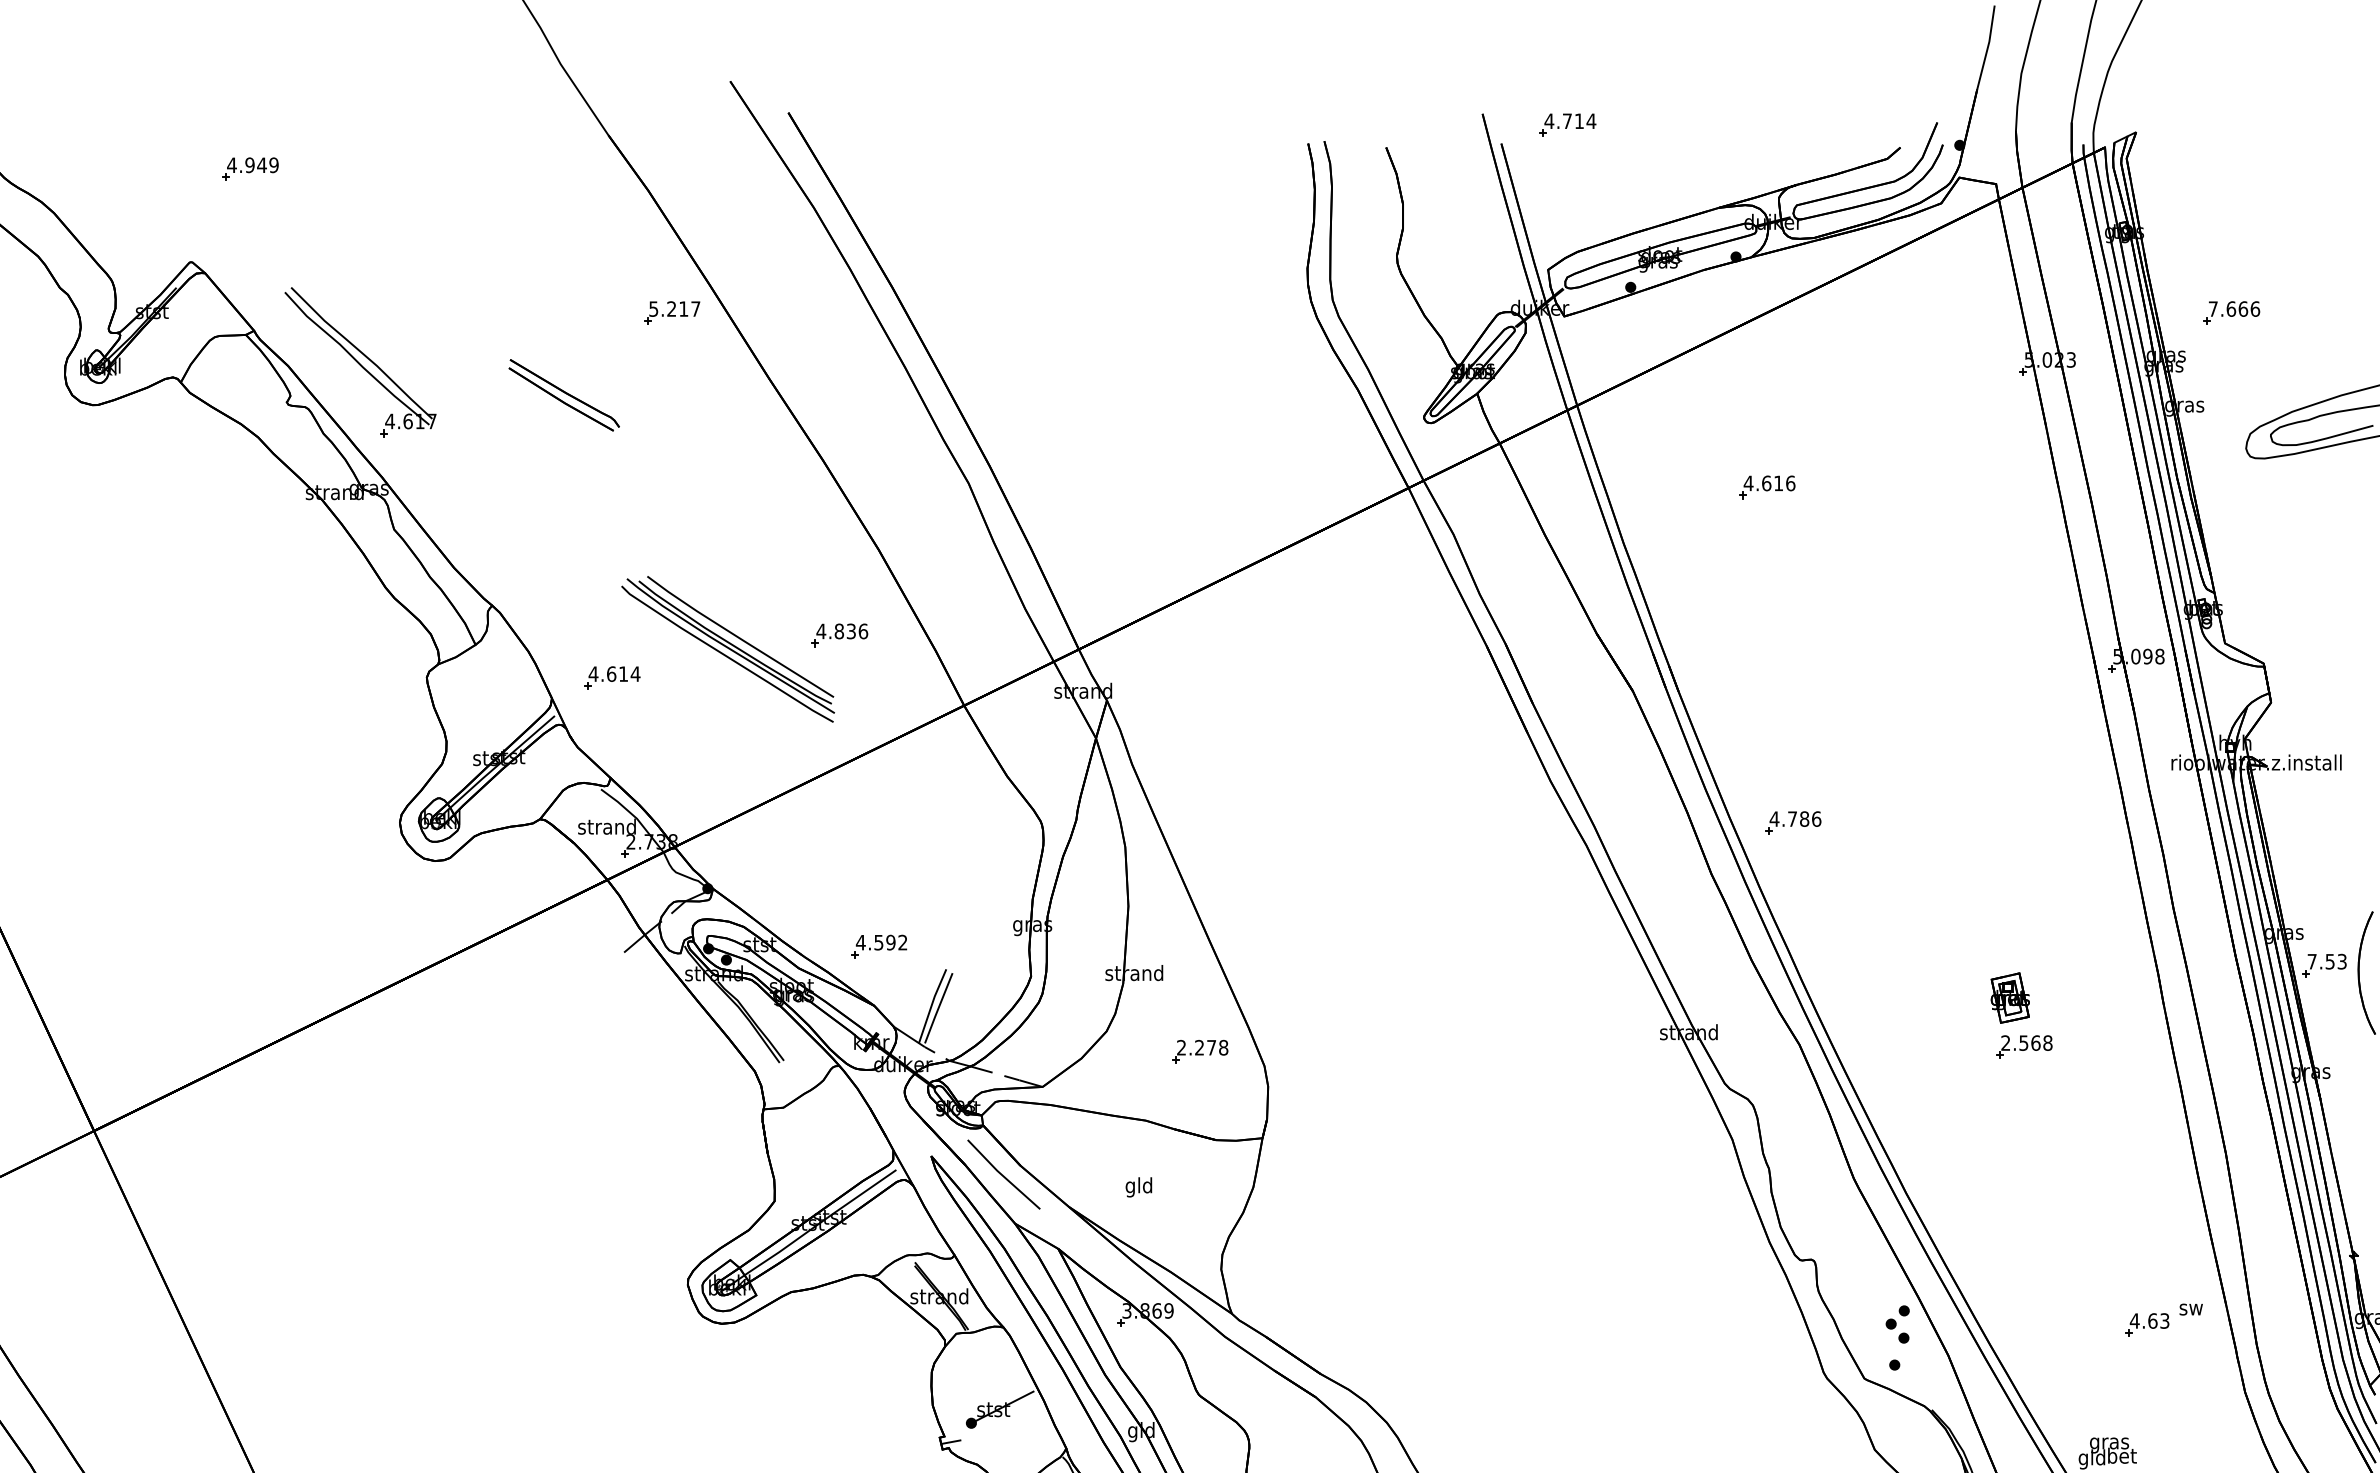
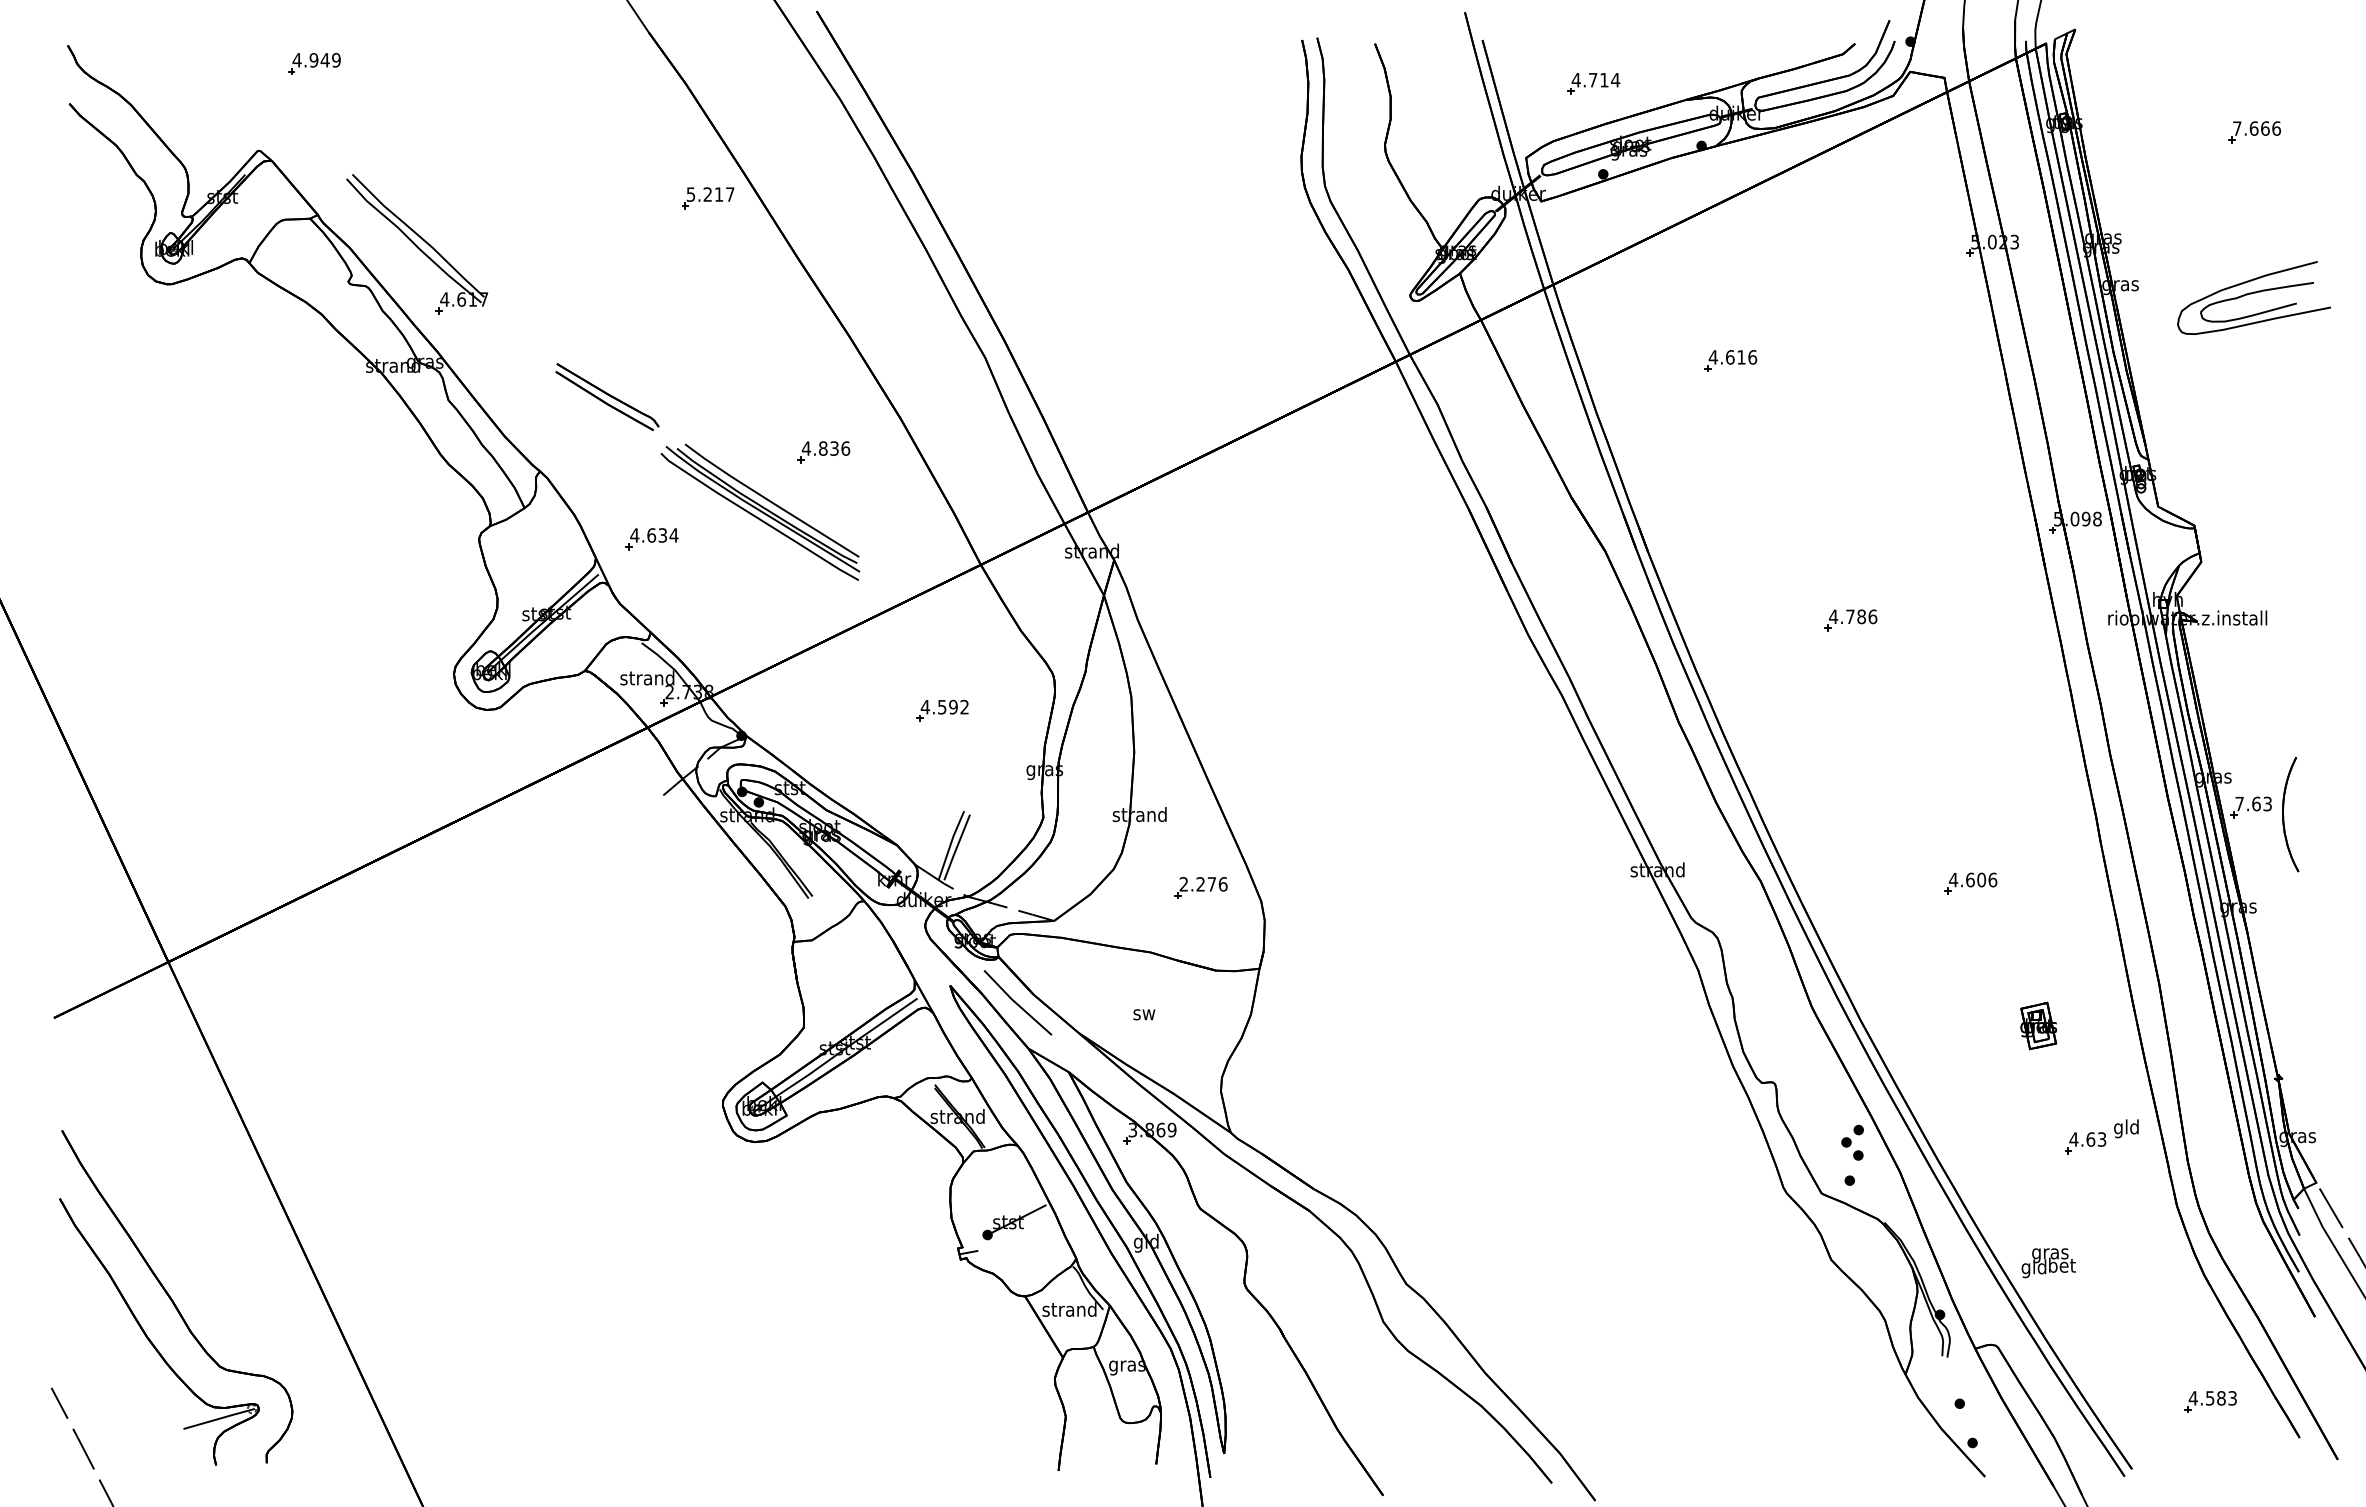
part: (1567, 124) -> (1593, 83), moved
part: (2231, 313) -> (2254, 132), moved
part: (564, 394) -> (607, 396), moved
part: (839, 635) -> (823, 452), moved
text: (623, 674) -> (662, 535), 4.614 -> 4.634
part: (1792, 823) -> (1850, 620), moved
part: (879, 946) -> (942, 710), moved
text: (2330, 961) -> (2256, 803), 7.53 -> 7.63
part: (2010, 997) -> (2038, 1025), moved
text: (2026, 1042) -> (1972, 879), 2.568 -> 4.606
text: (1222, 1047) -> (1222, 884), 2.278 -> 2.276
text: (1138, 1187) -> (1143, 1014), gld -> sw
text: (2191, 1309) -> (2126, 1128), sw -> gld

